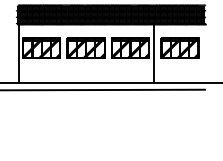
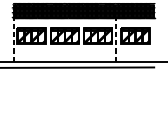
line: (18, 52) -> (13, 39), solid -> dashed
line: (154, 53) -> (116, 40), solid -> dashed

